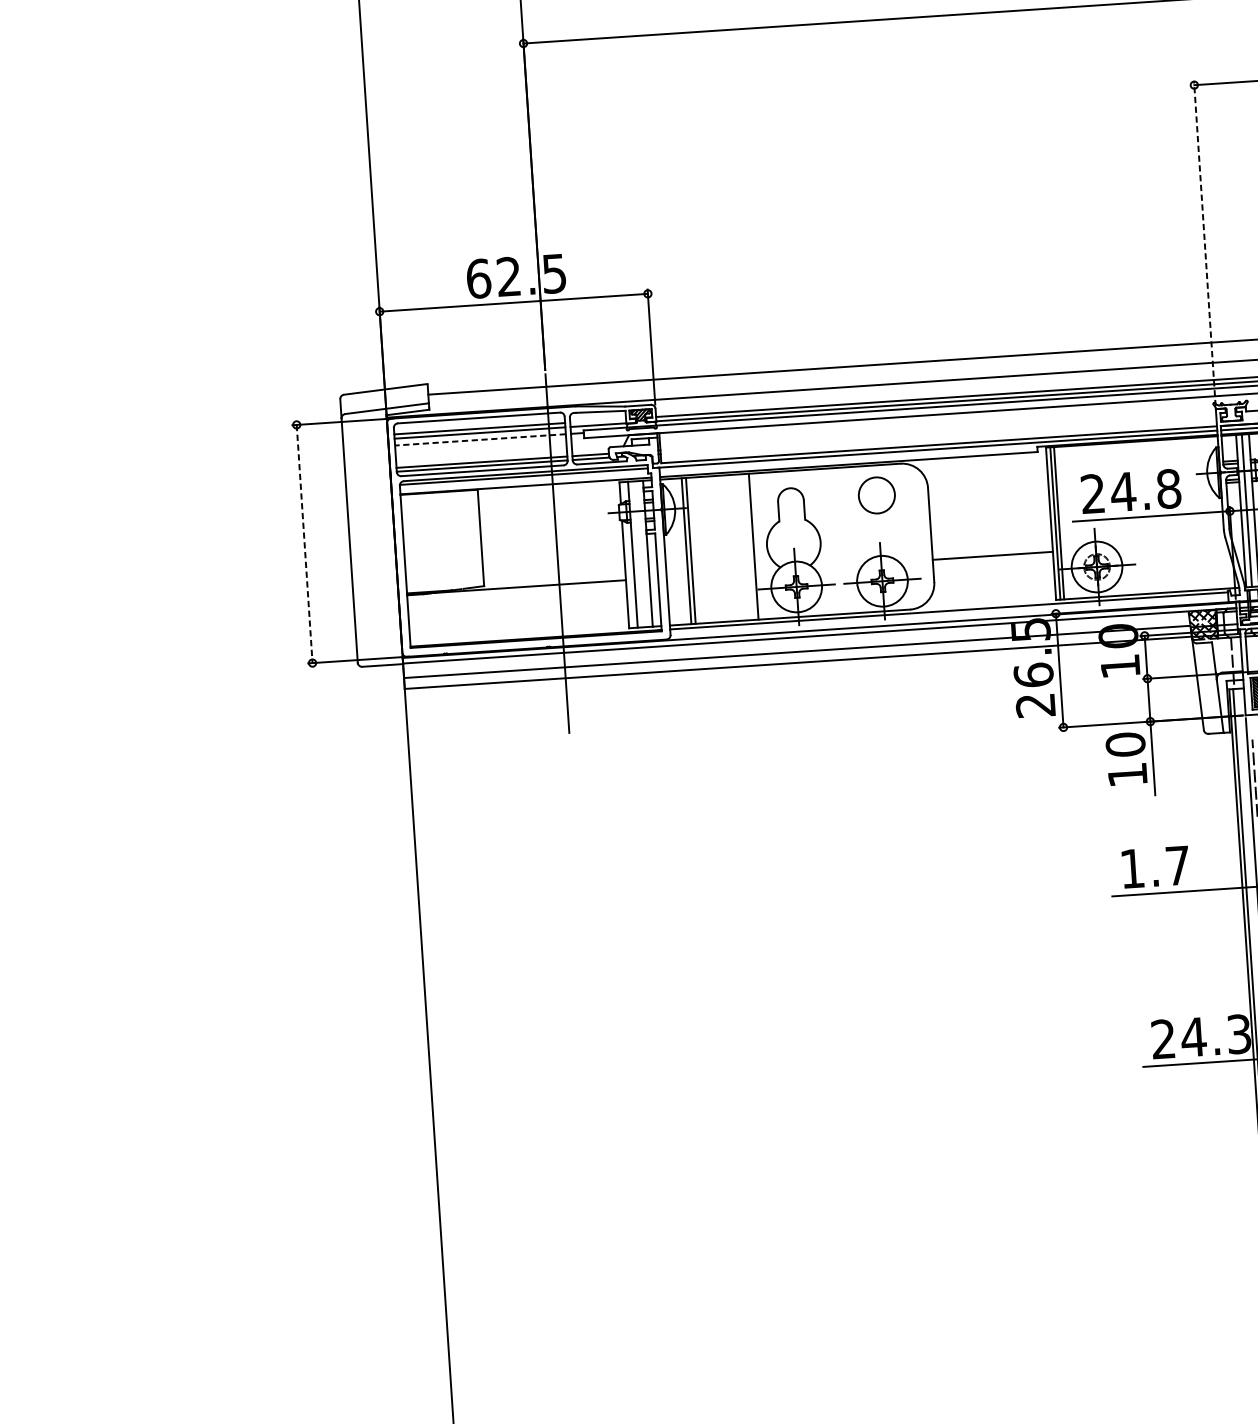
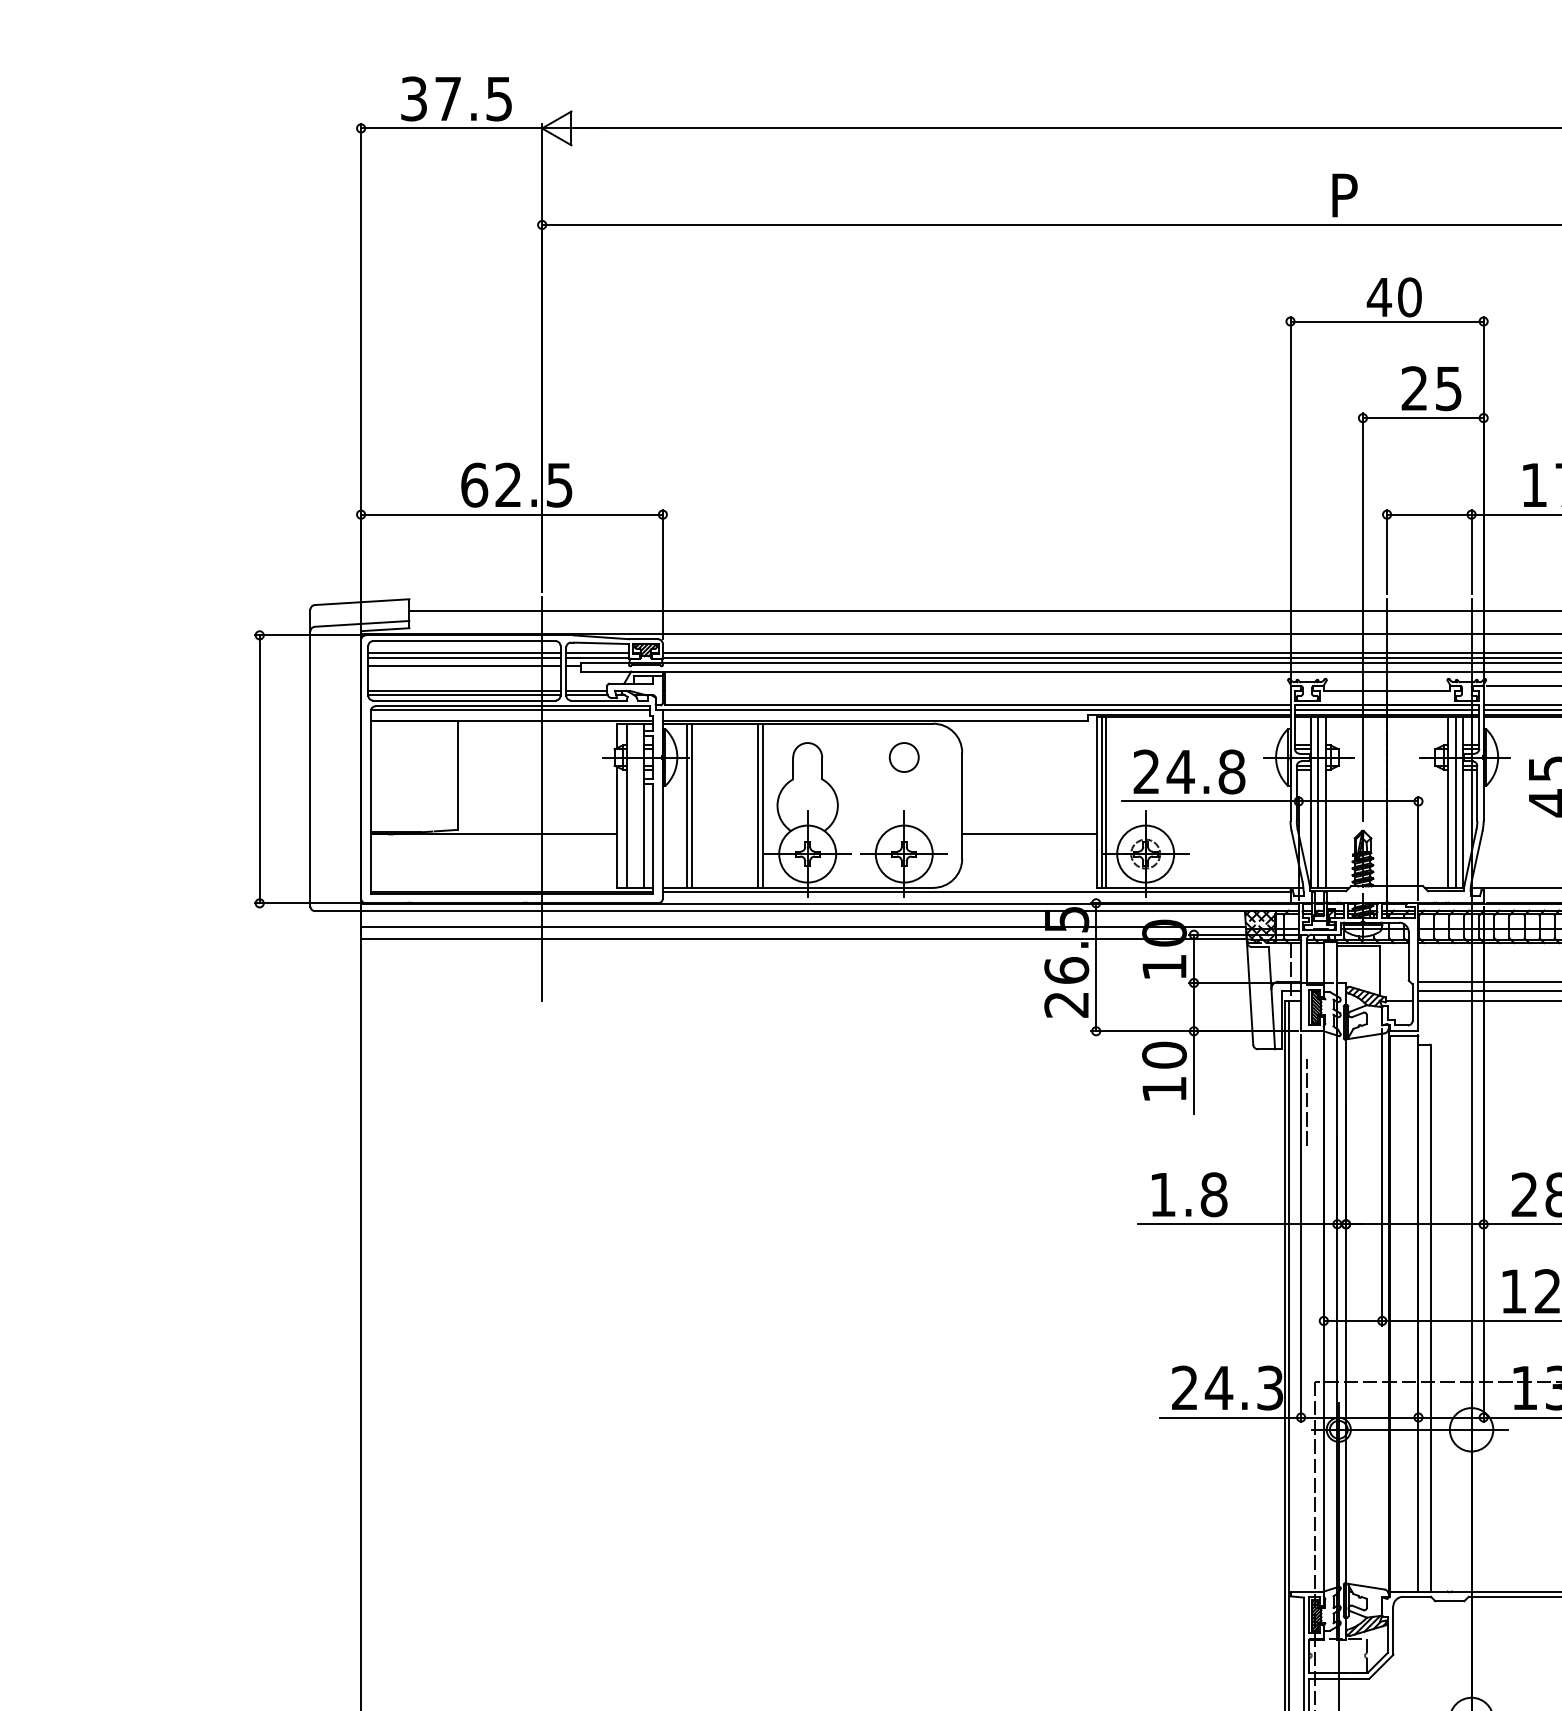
line: (1204, 243) -> (1290, 499), dashed -> solid
line: (598, 421) -> (597, 653), added
line: (479, 439) -> (463, 665), dashed -> solid
circle: (876, 495) -> (903, 757), size x0.71
line: (304, 544) -> (259, 769), dashed -> solid
line: (749, 546) -> (757, 805), added
text: (1177, 865) -> (1213, 1194), 1.7 -> 1.8

